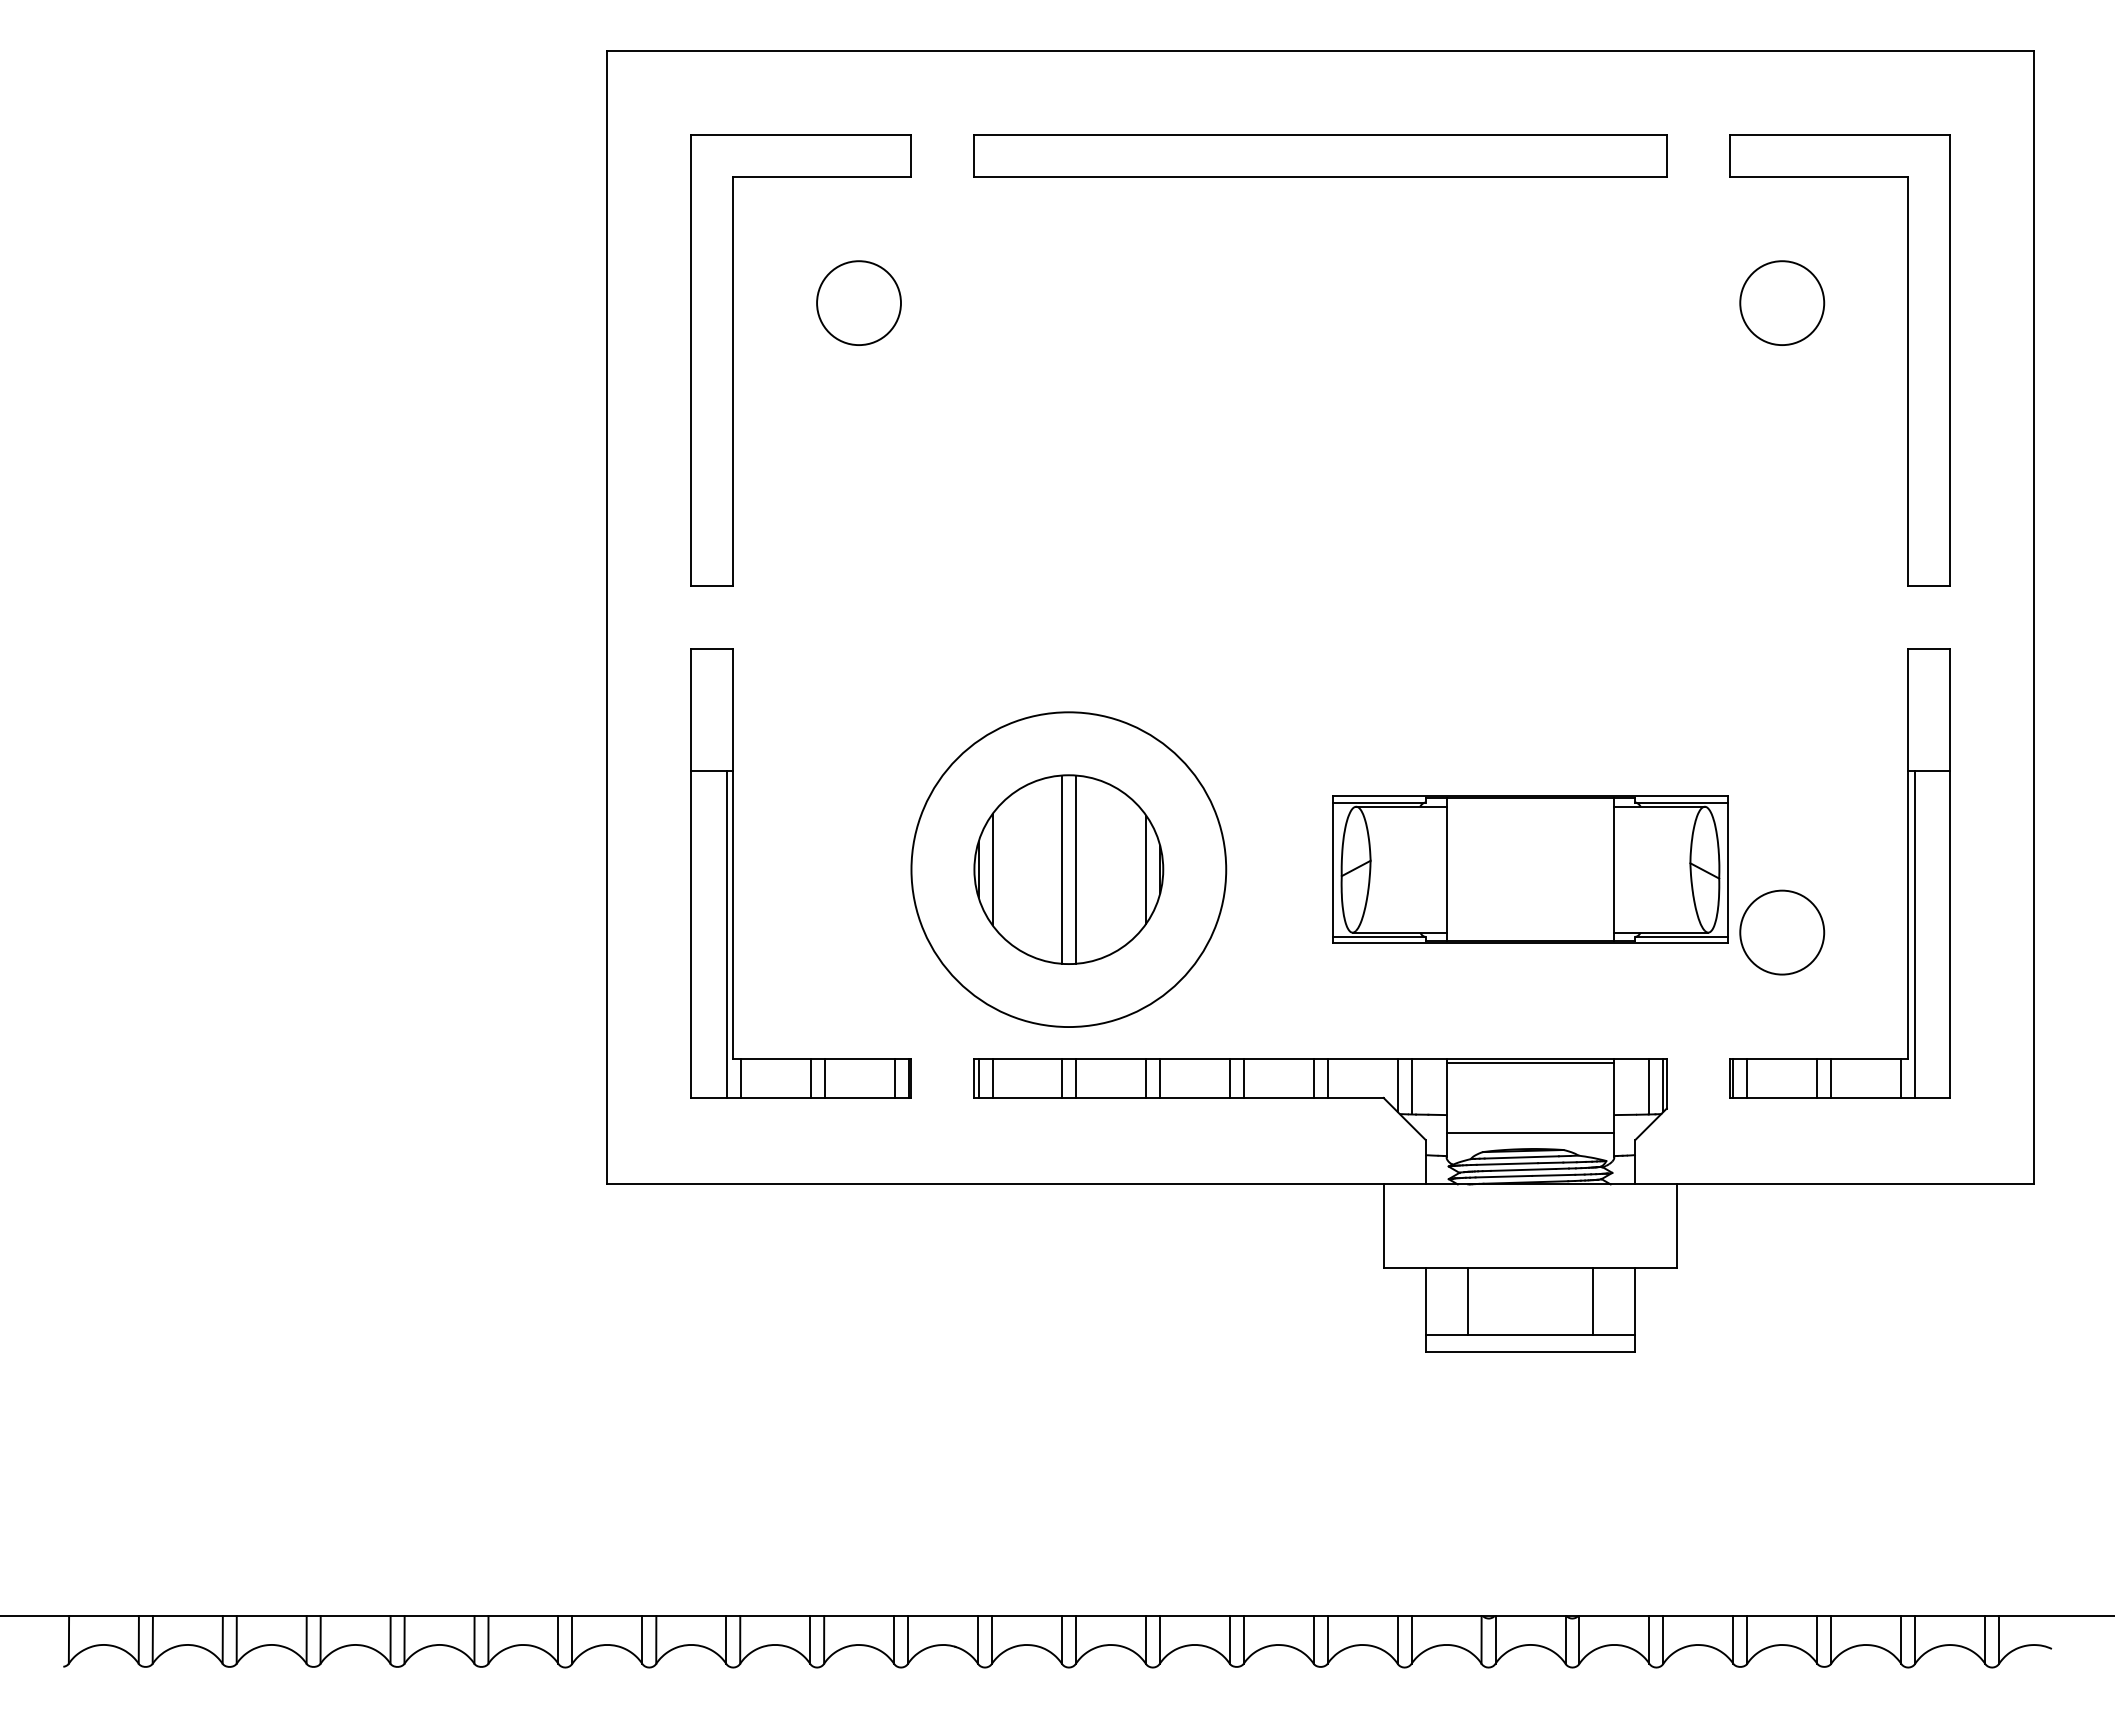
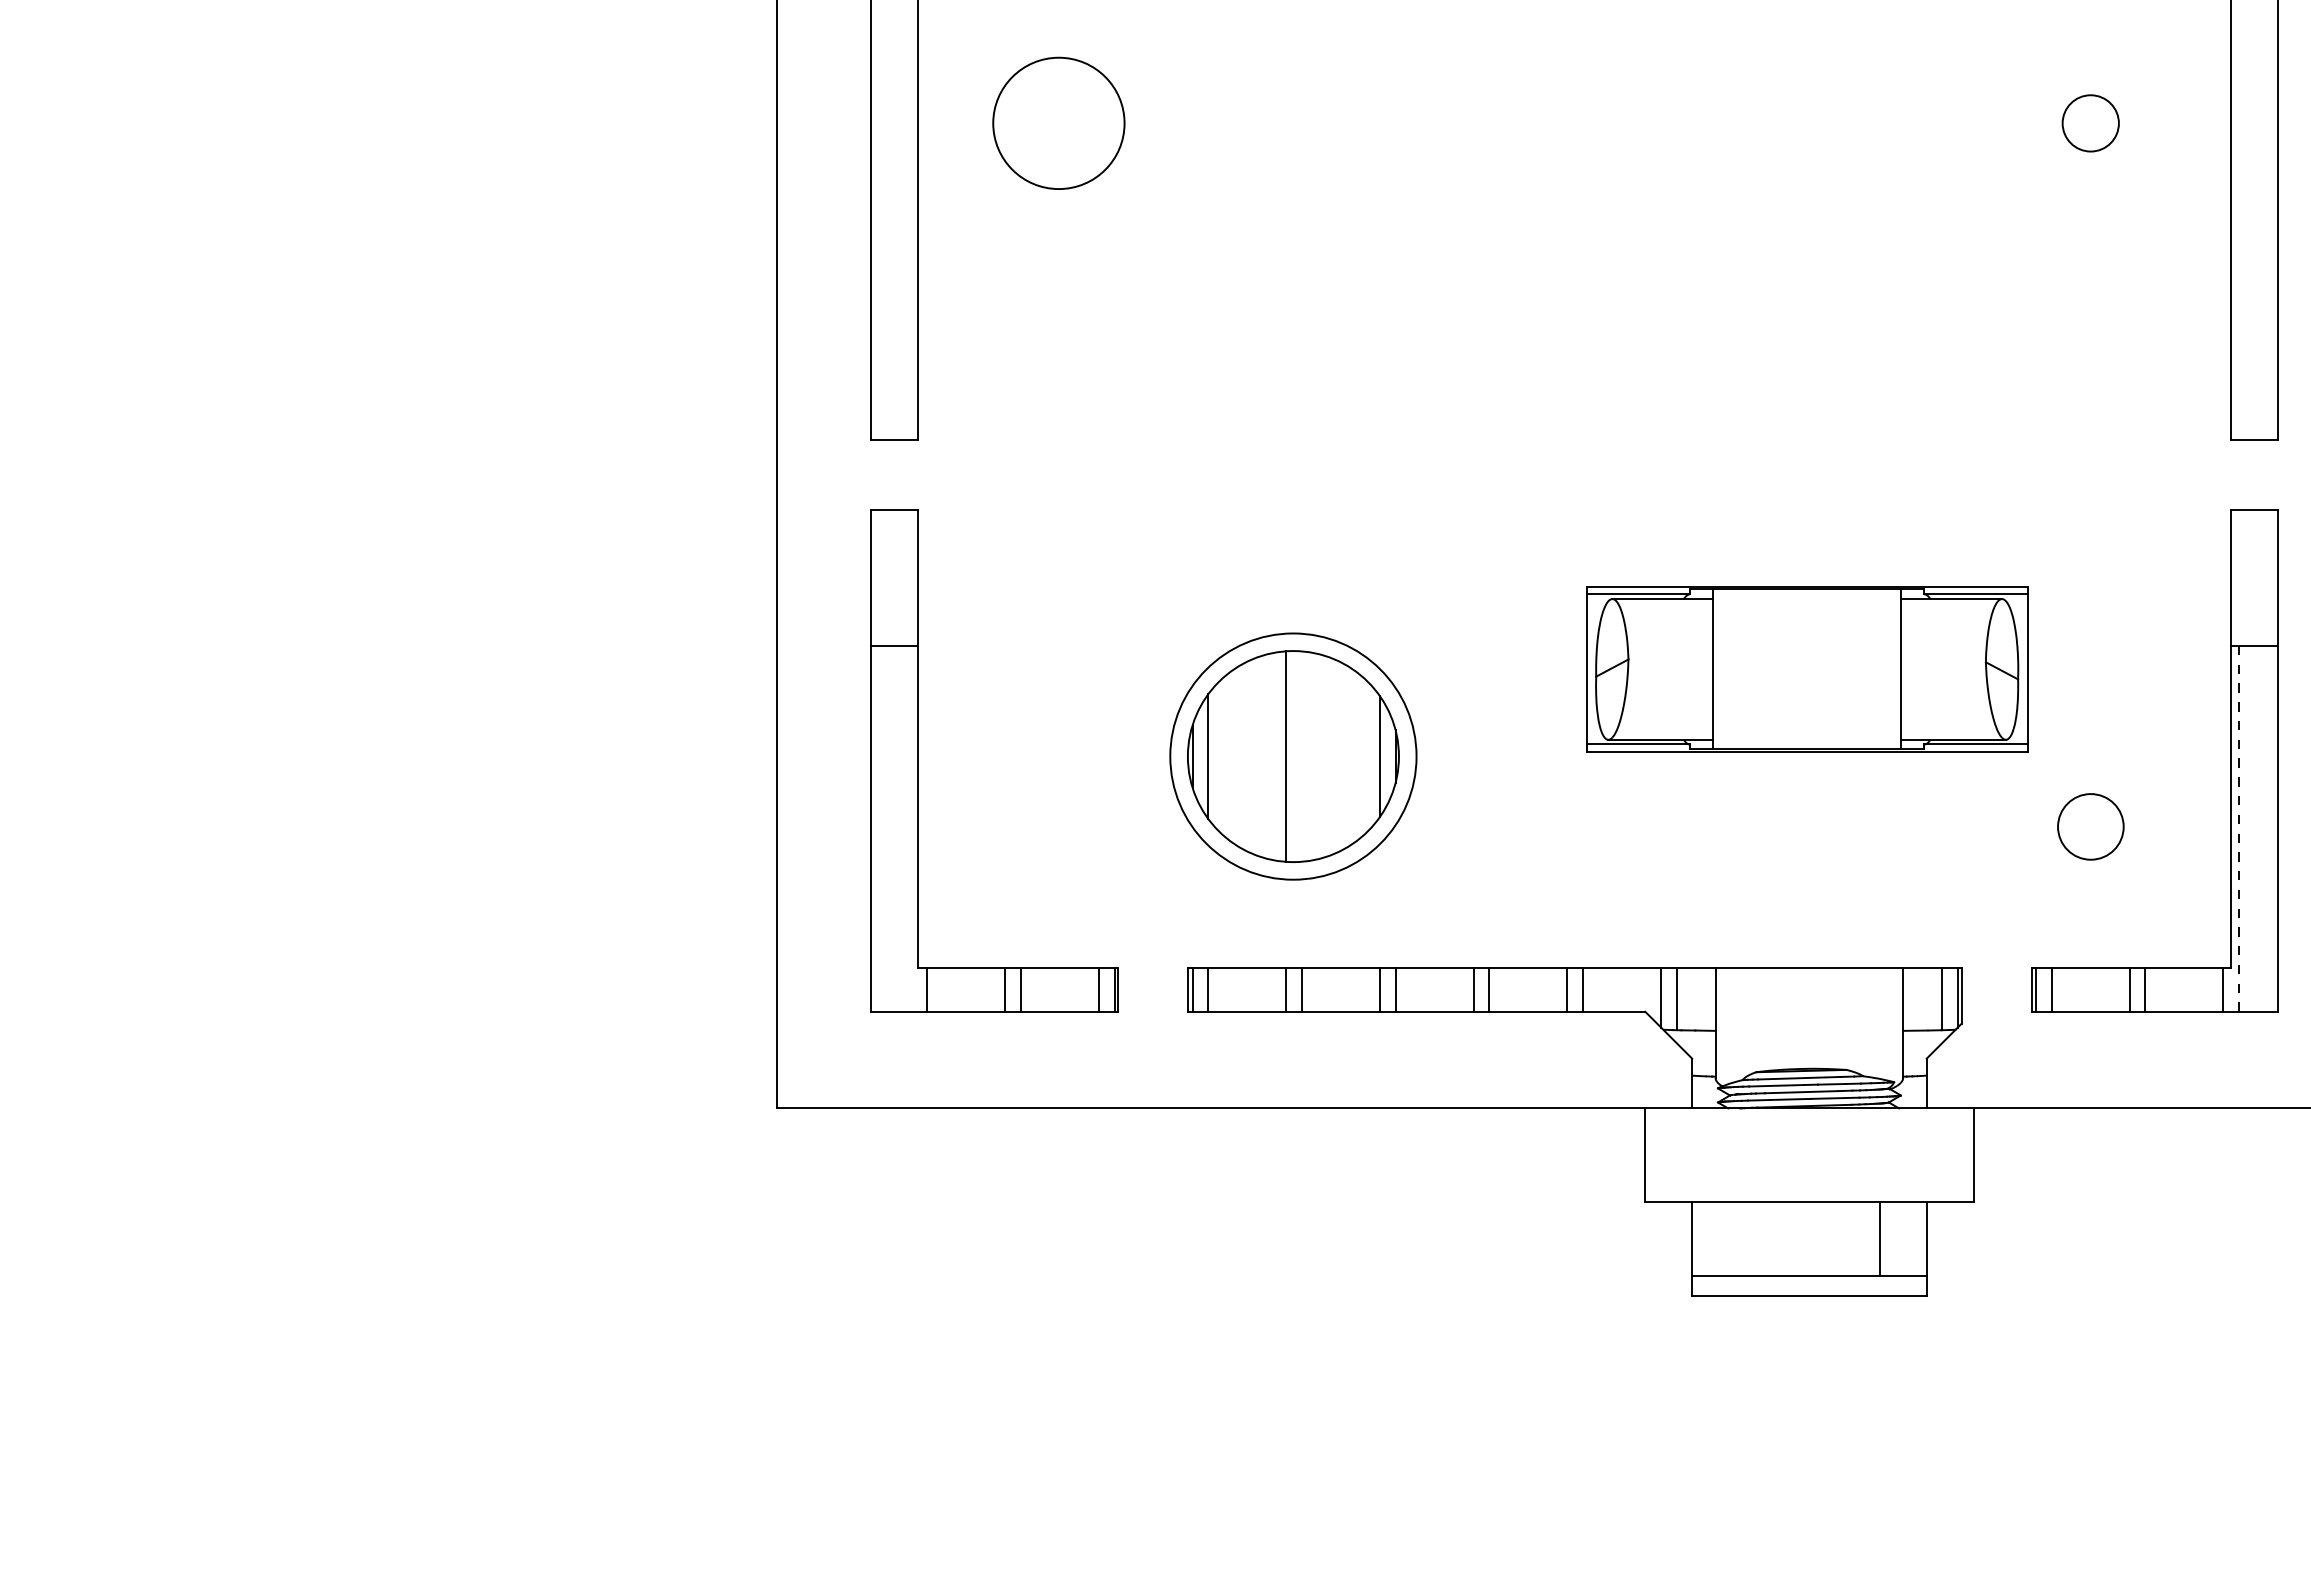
circle: (858, 303) -> (1058, 123), size x1.4
circle: (1782, 303) -> (2091, 123), size x0.6
circle: (1068, 869) -> (1293, 756), size x0.7
line: (1076, 869) -> (1301, 756), removed
part: (1530, 869) -> (1807, 669), moved
circle: (1782, 932) -> (2091, 826), size x0.7
line: (727, 934) -> (911, 829), removed
line: (1914, 934) -> (2238, 829), solid -> dashed
line: (1530, 1063) -> (1809, 973), removed
line: (1530, 1133) -> (1809, 1051), removed
line: (1467, 1301) -> (1738, 1239), removed

